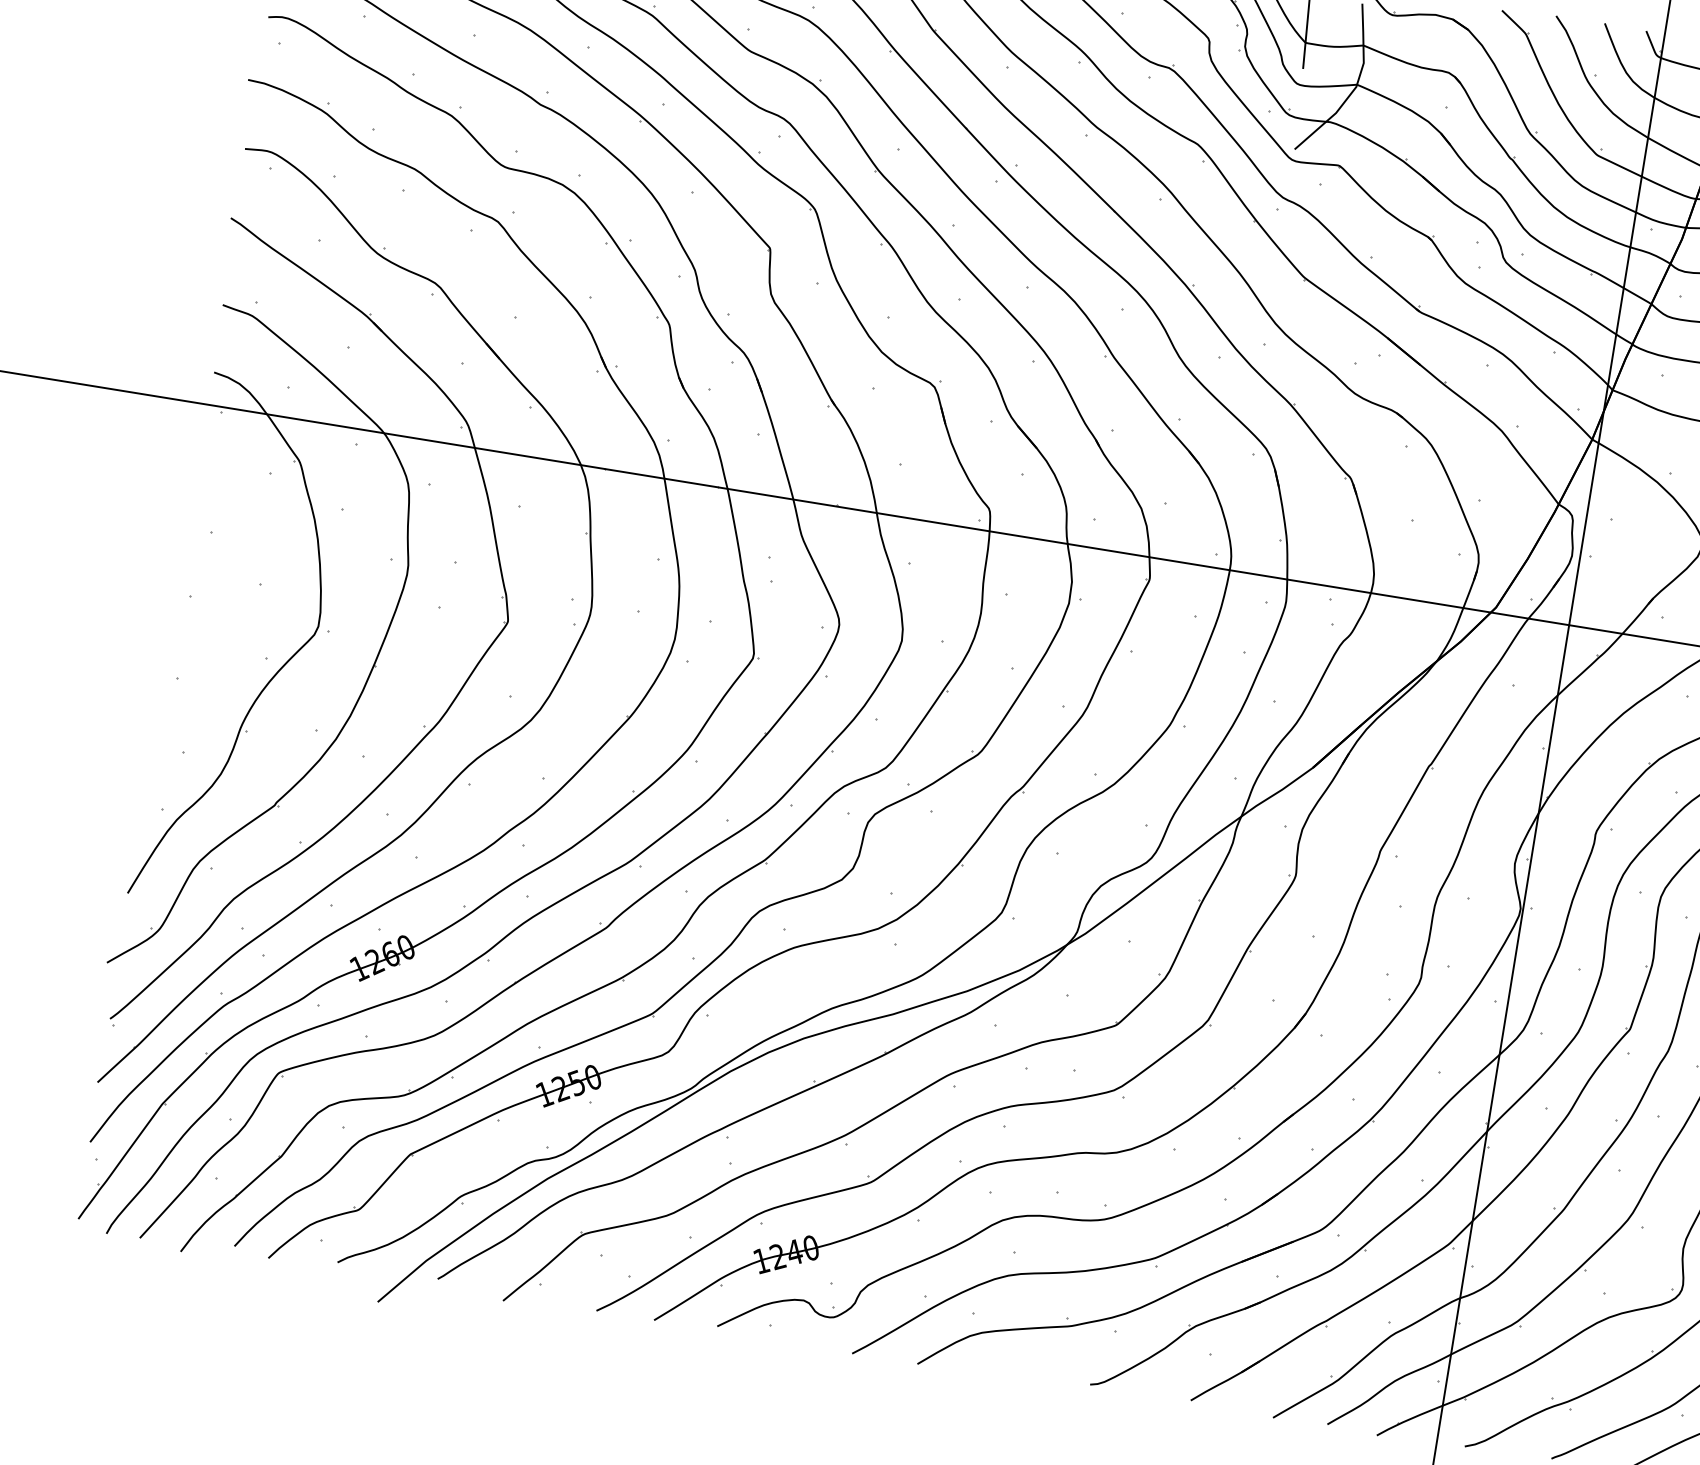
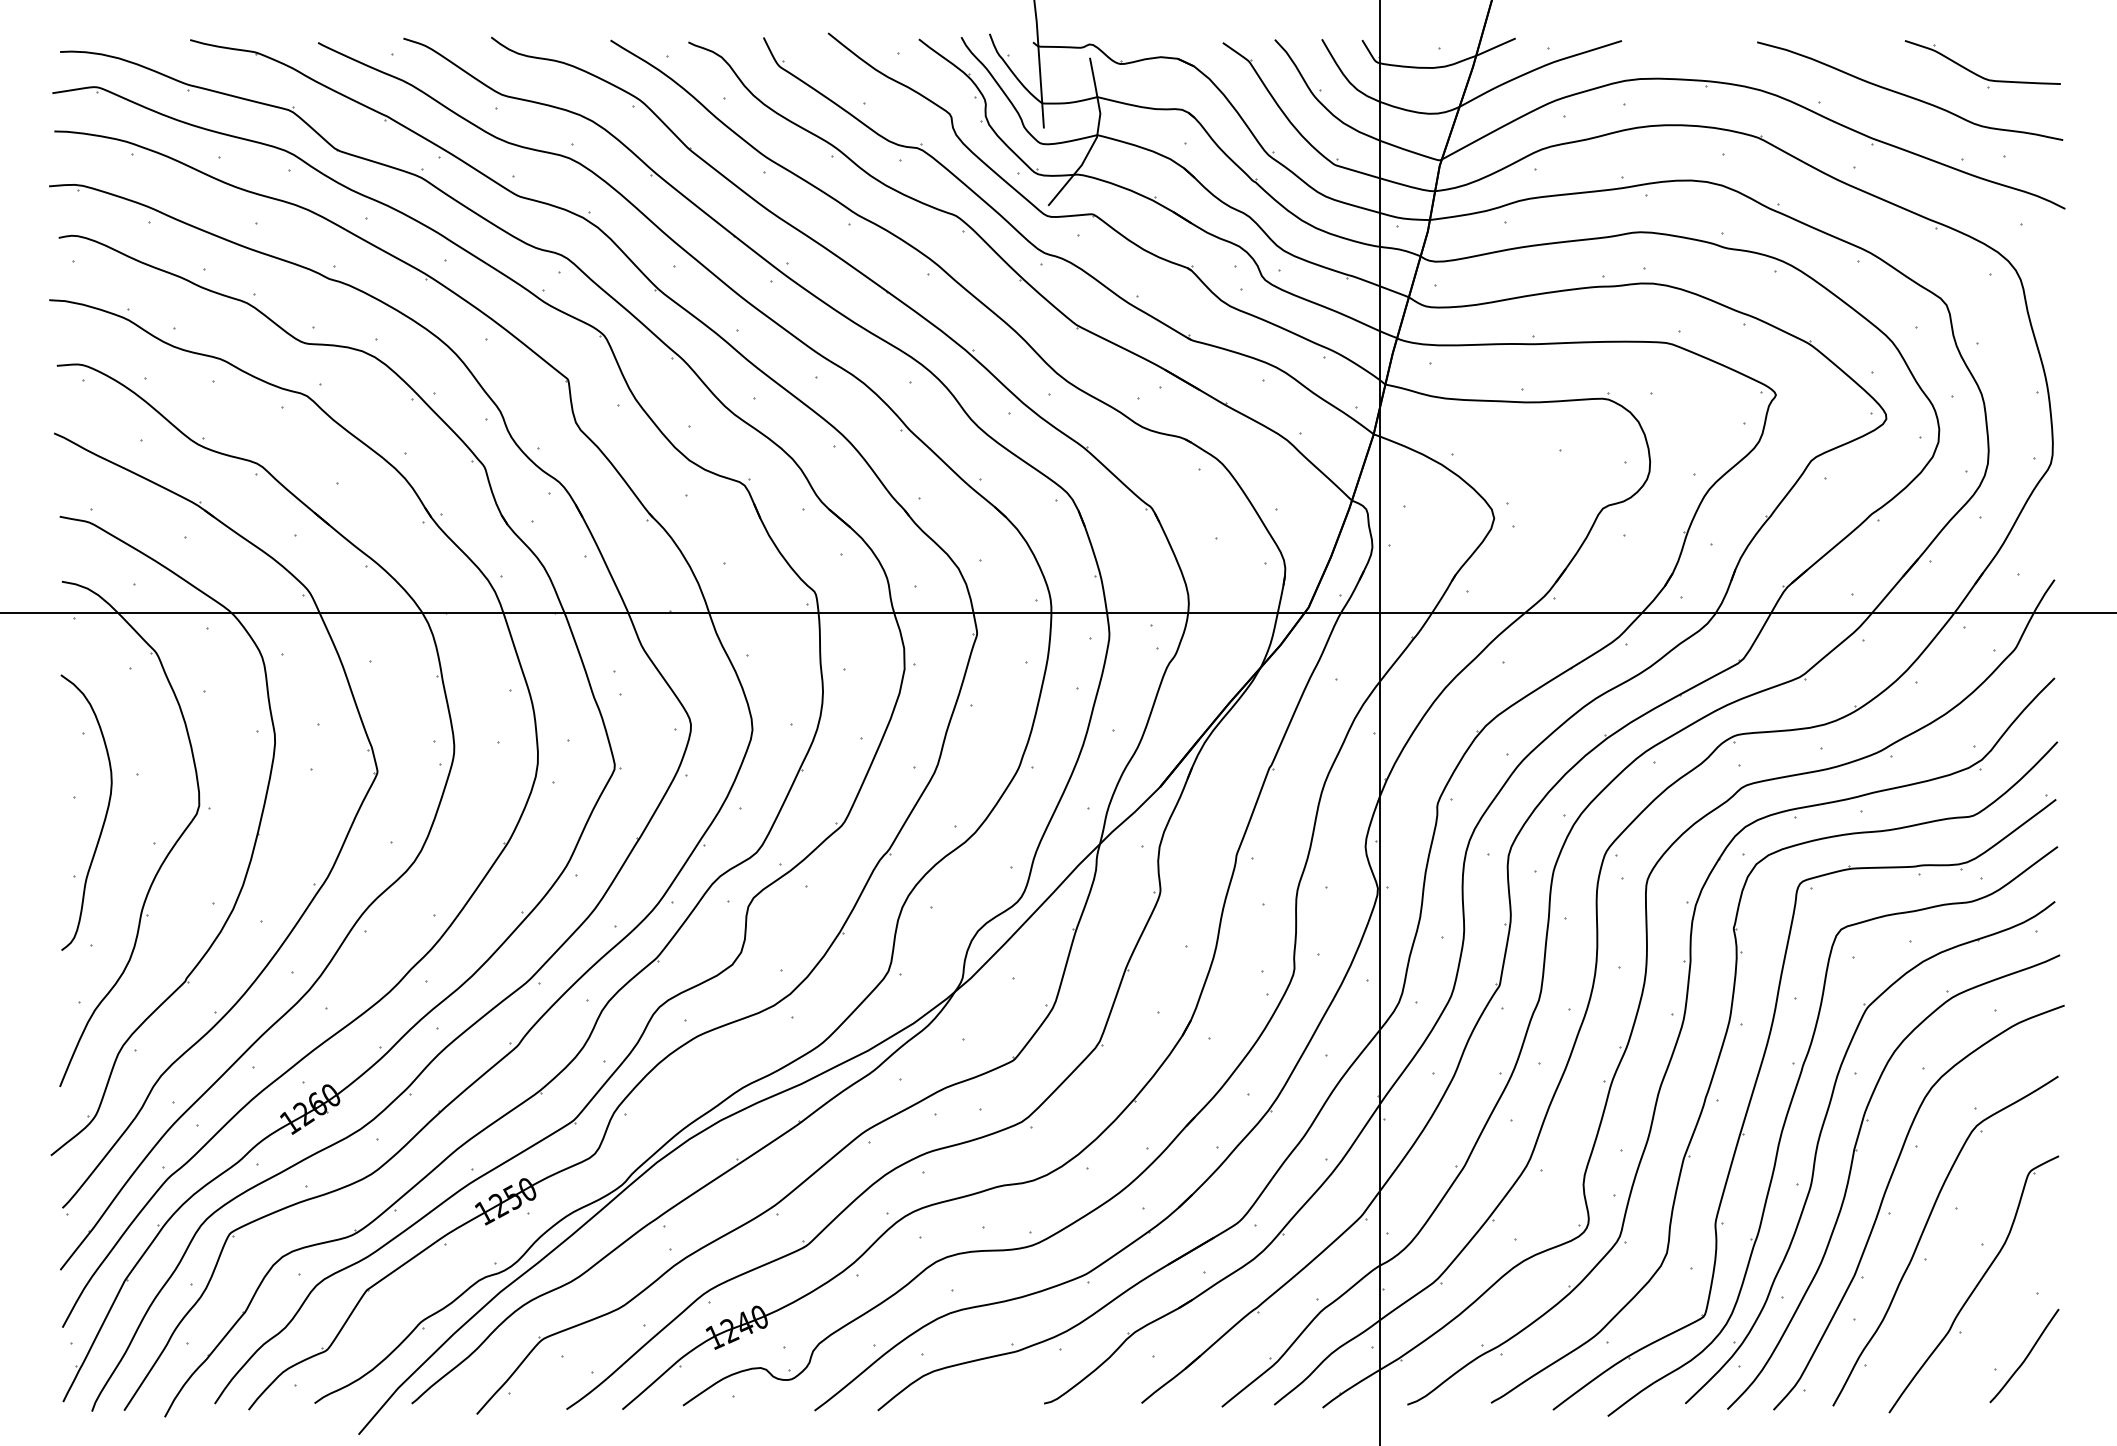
part: (218, 622) -> (104, 817), added

